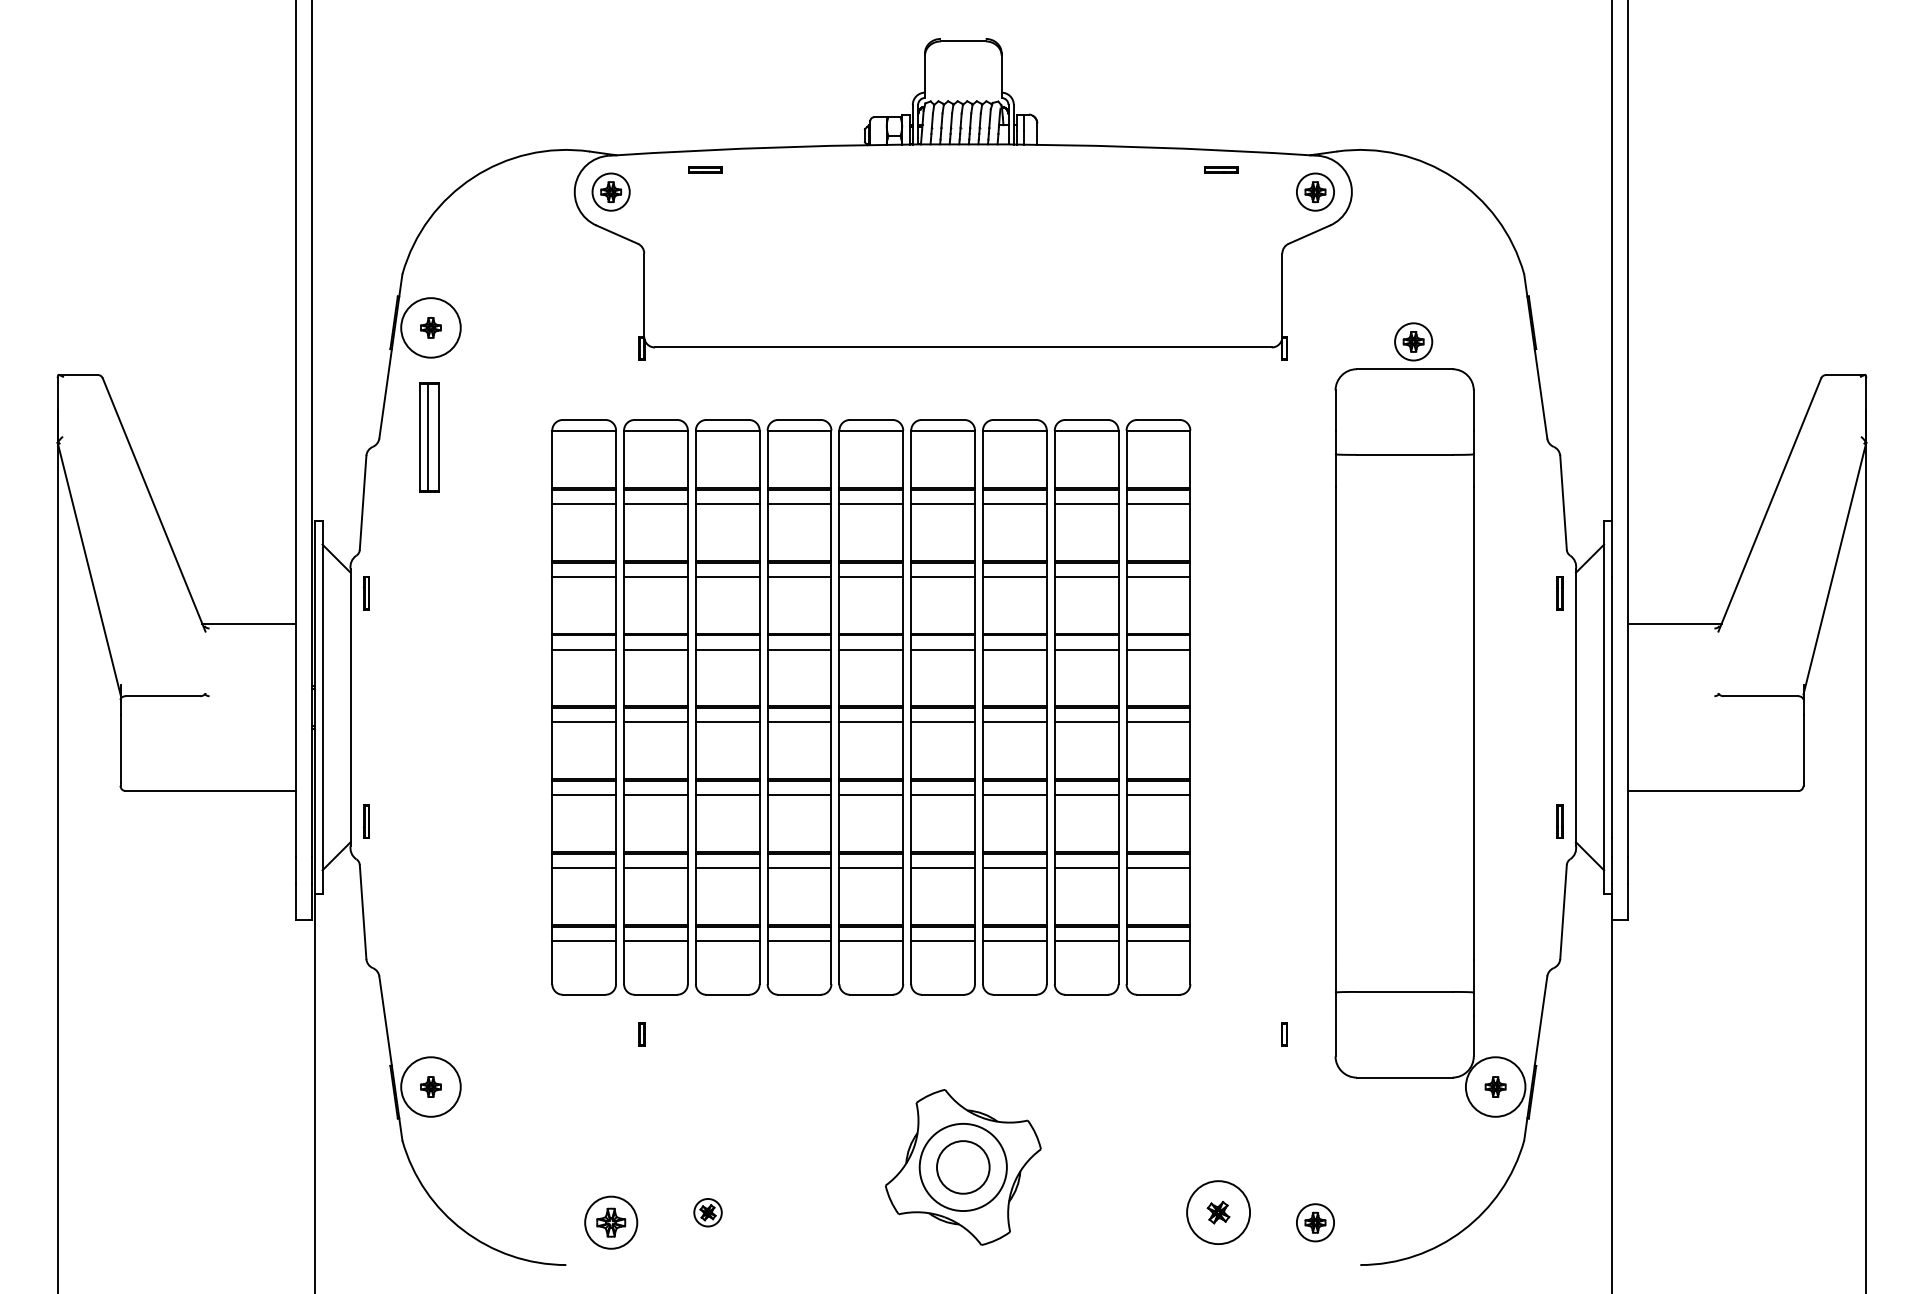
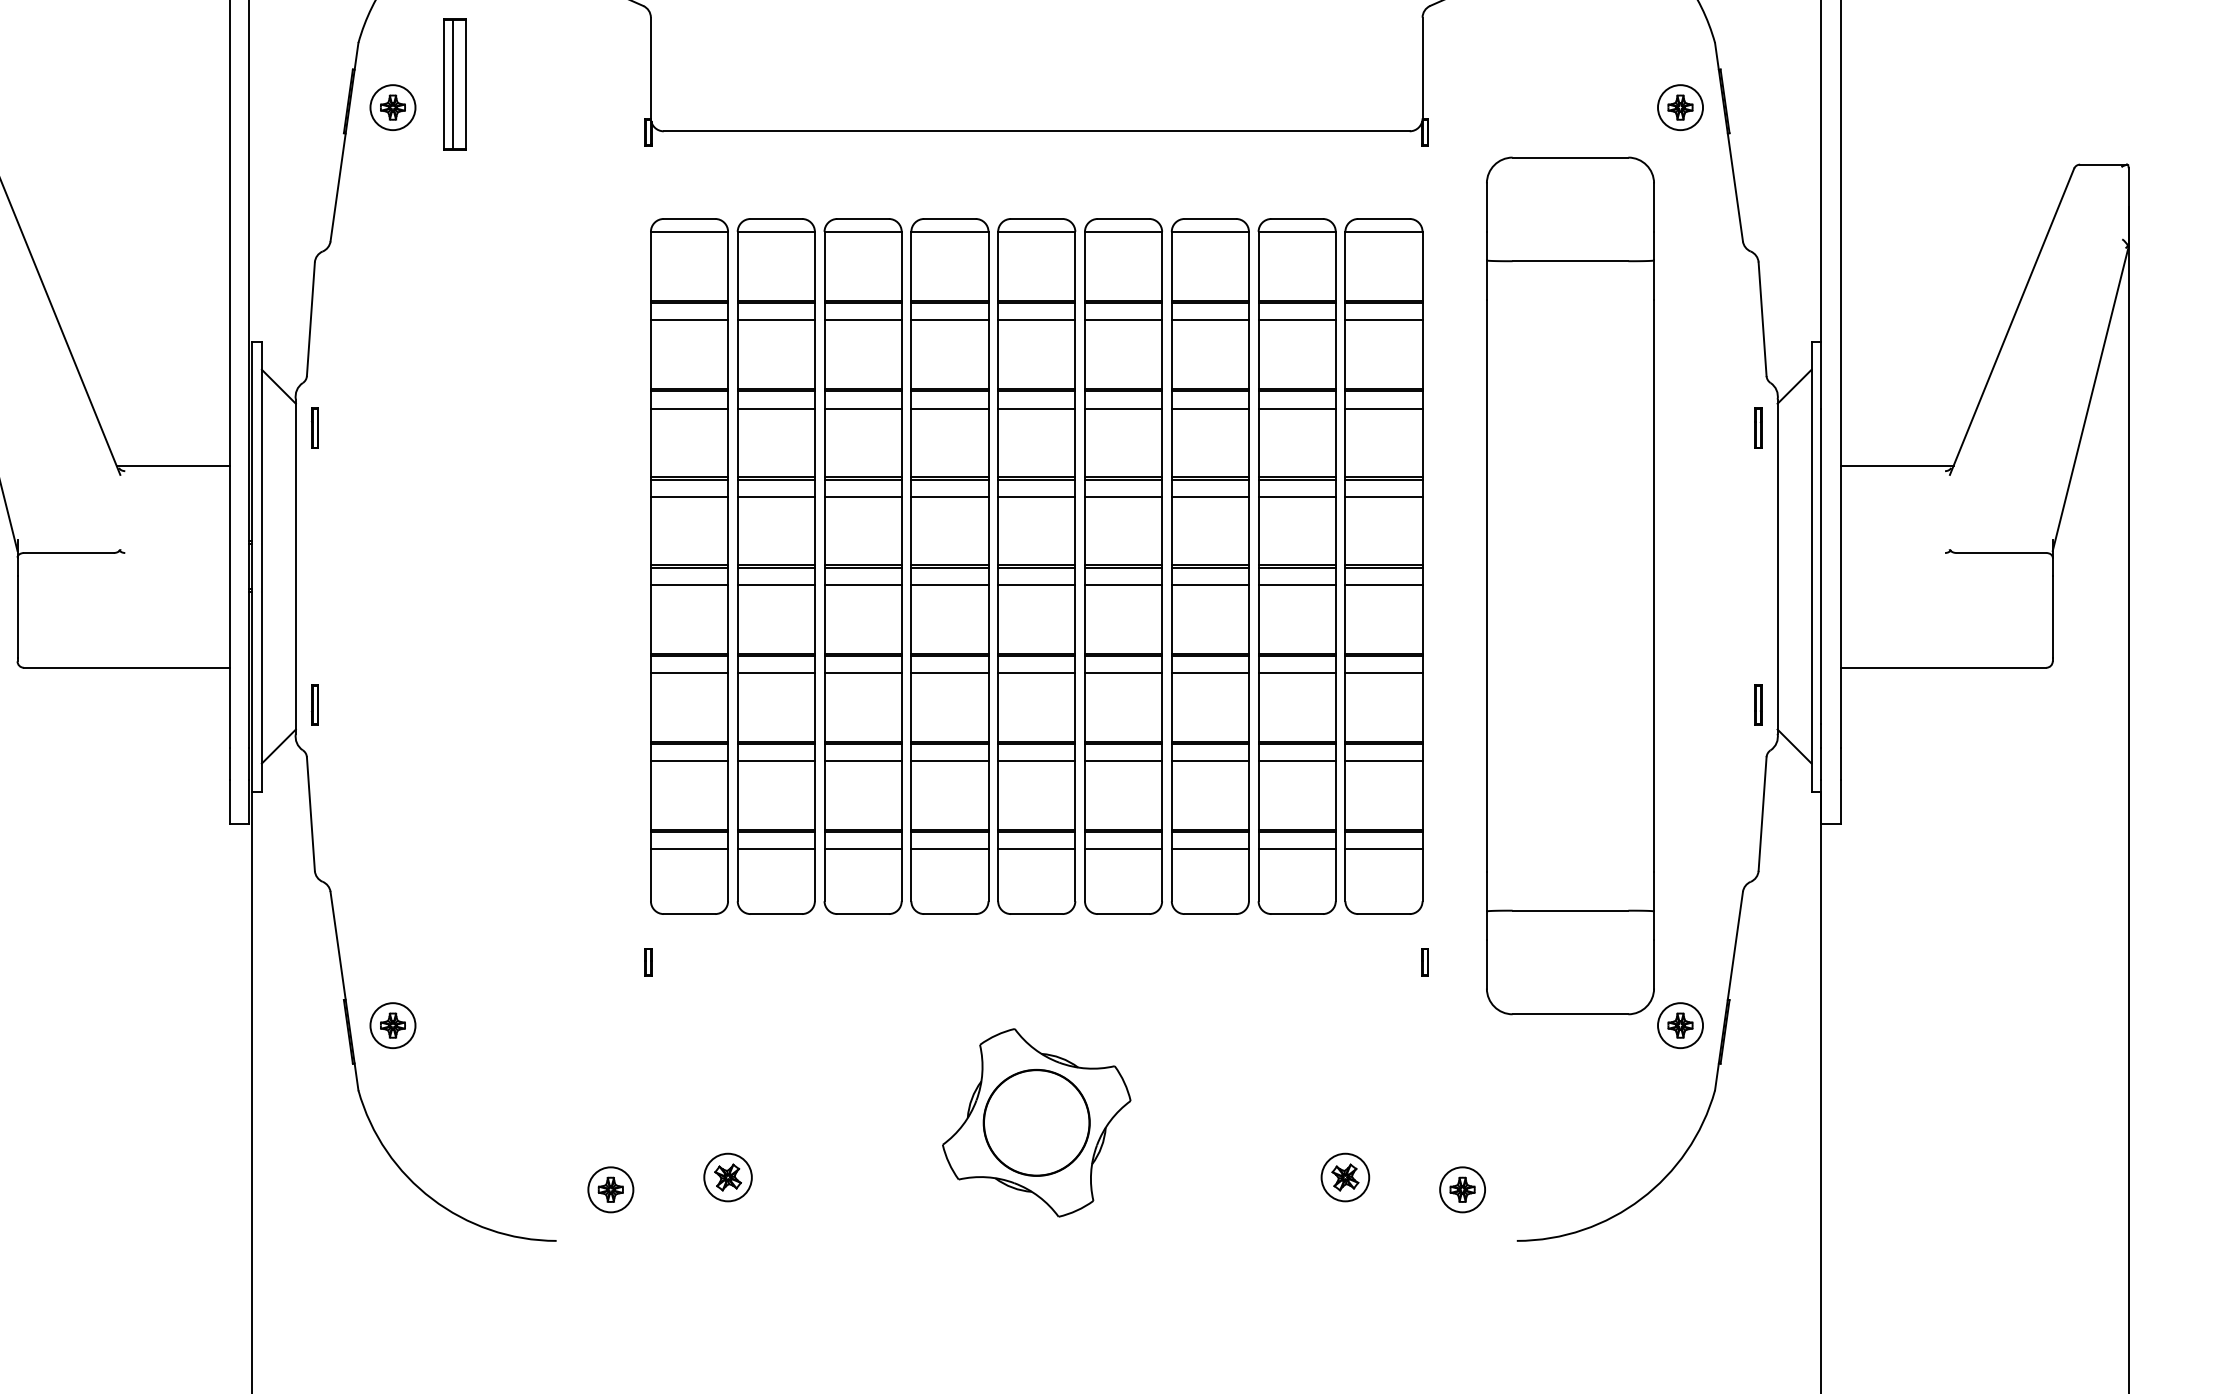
circle: (430, 327) -> (392, 107), size x0.62
part: (1413, 341) -> (1680, 107), moved
part: (429, 437) -> (455, 84), moved
part: (871, 707) -> (1036, 566), moved
circle: (430, 1086) -> (392, 1025), size x0.62
circle: (1495, 1086) -> (1680, 1025), size x0.62
circle: (963, 1167) -> (1036, 1122), size x1.67
part: (707, 1212) -> (727, 1177), size x1.43
circle: (1218, 1212) -> (1345, 1177), size x0.62
part: (610, 1222) -> (610, 1189), size x0.71

